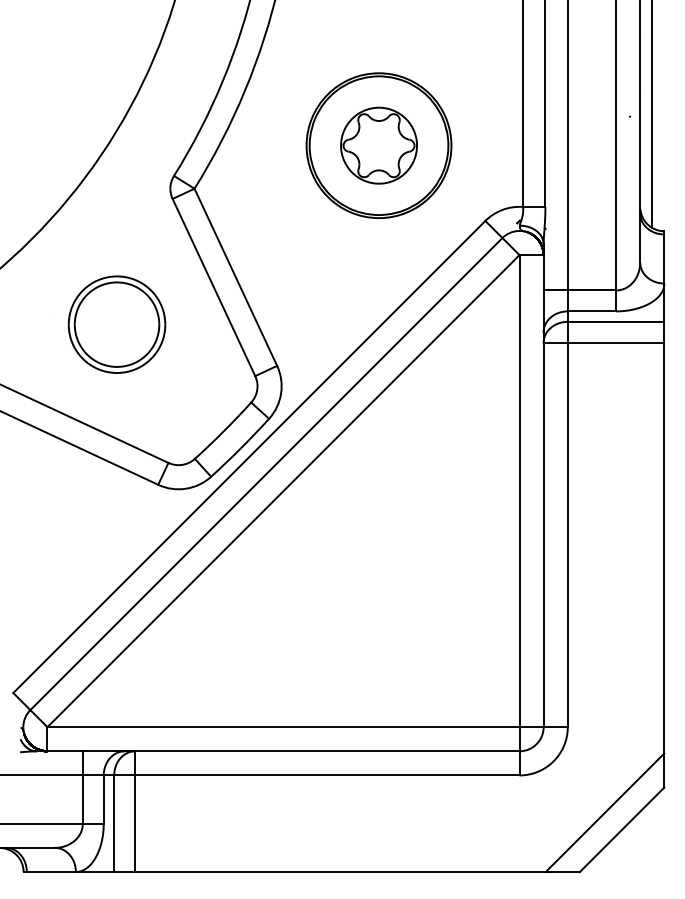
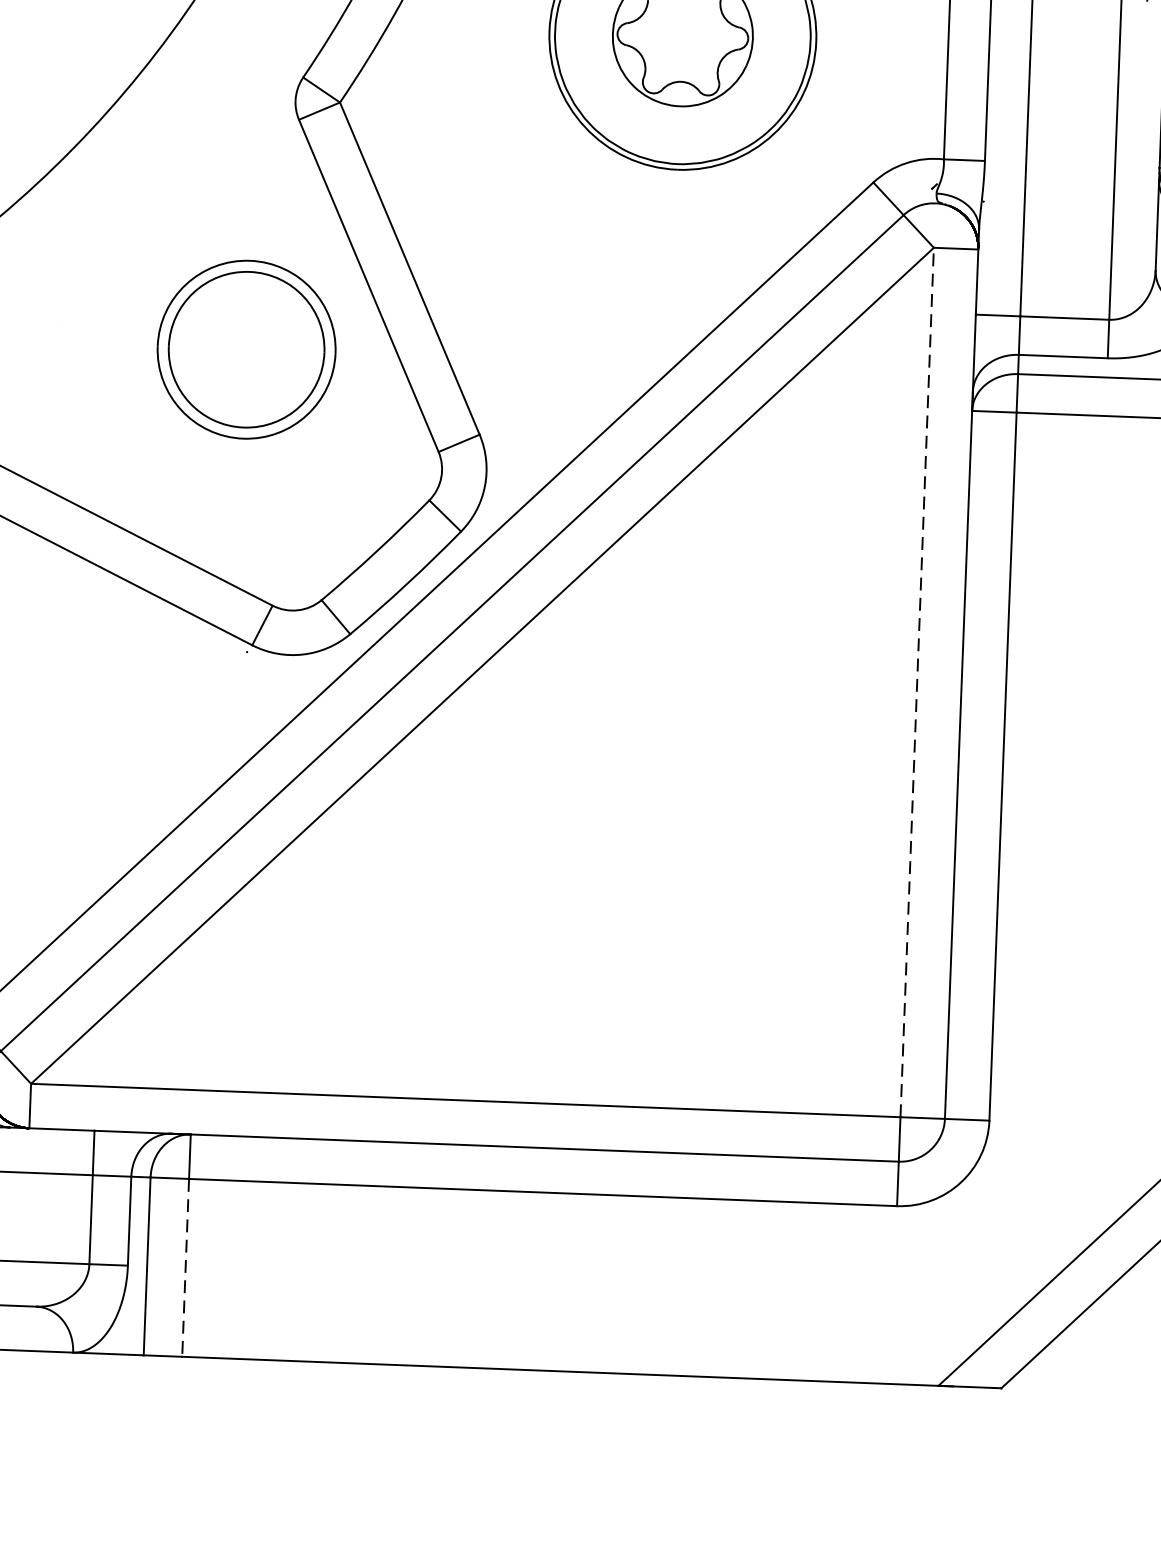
part: (116, 324) -> (245, 349), moved
line: (519, 490) -> (917, 681), solid -> dashed
line: (135, 824) -> (186, 1269), solid -> dashed

